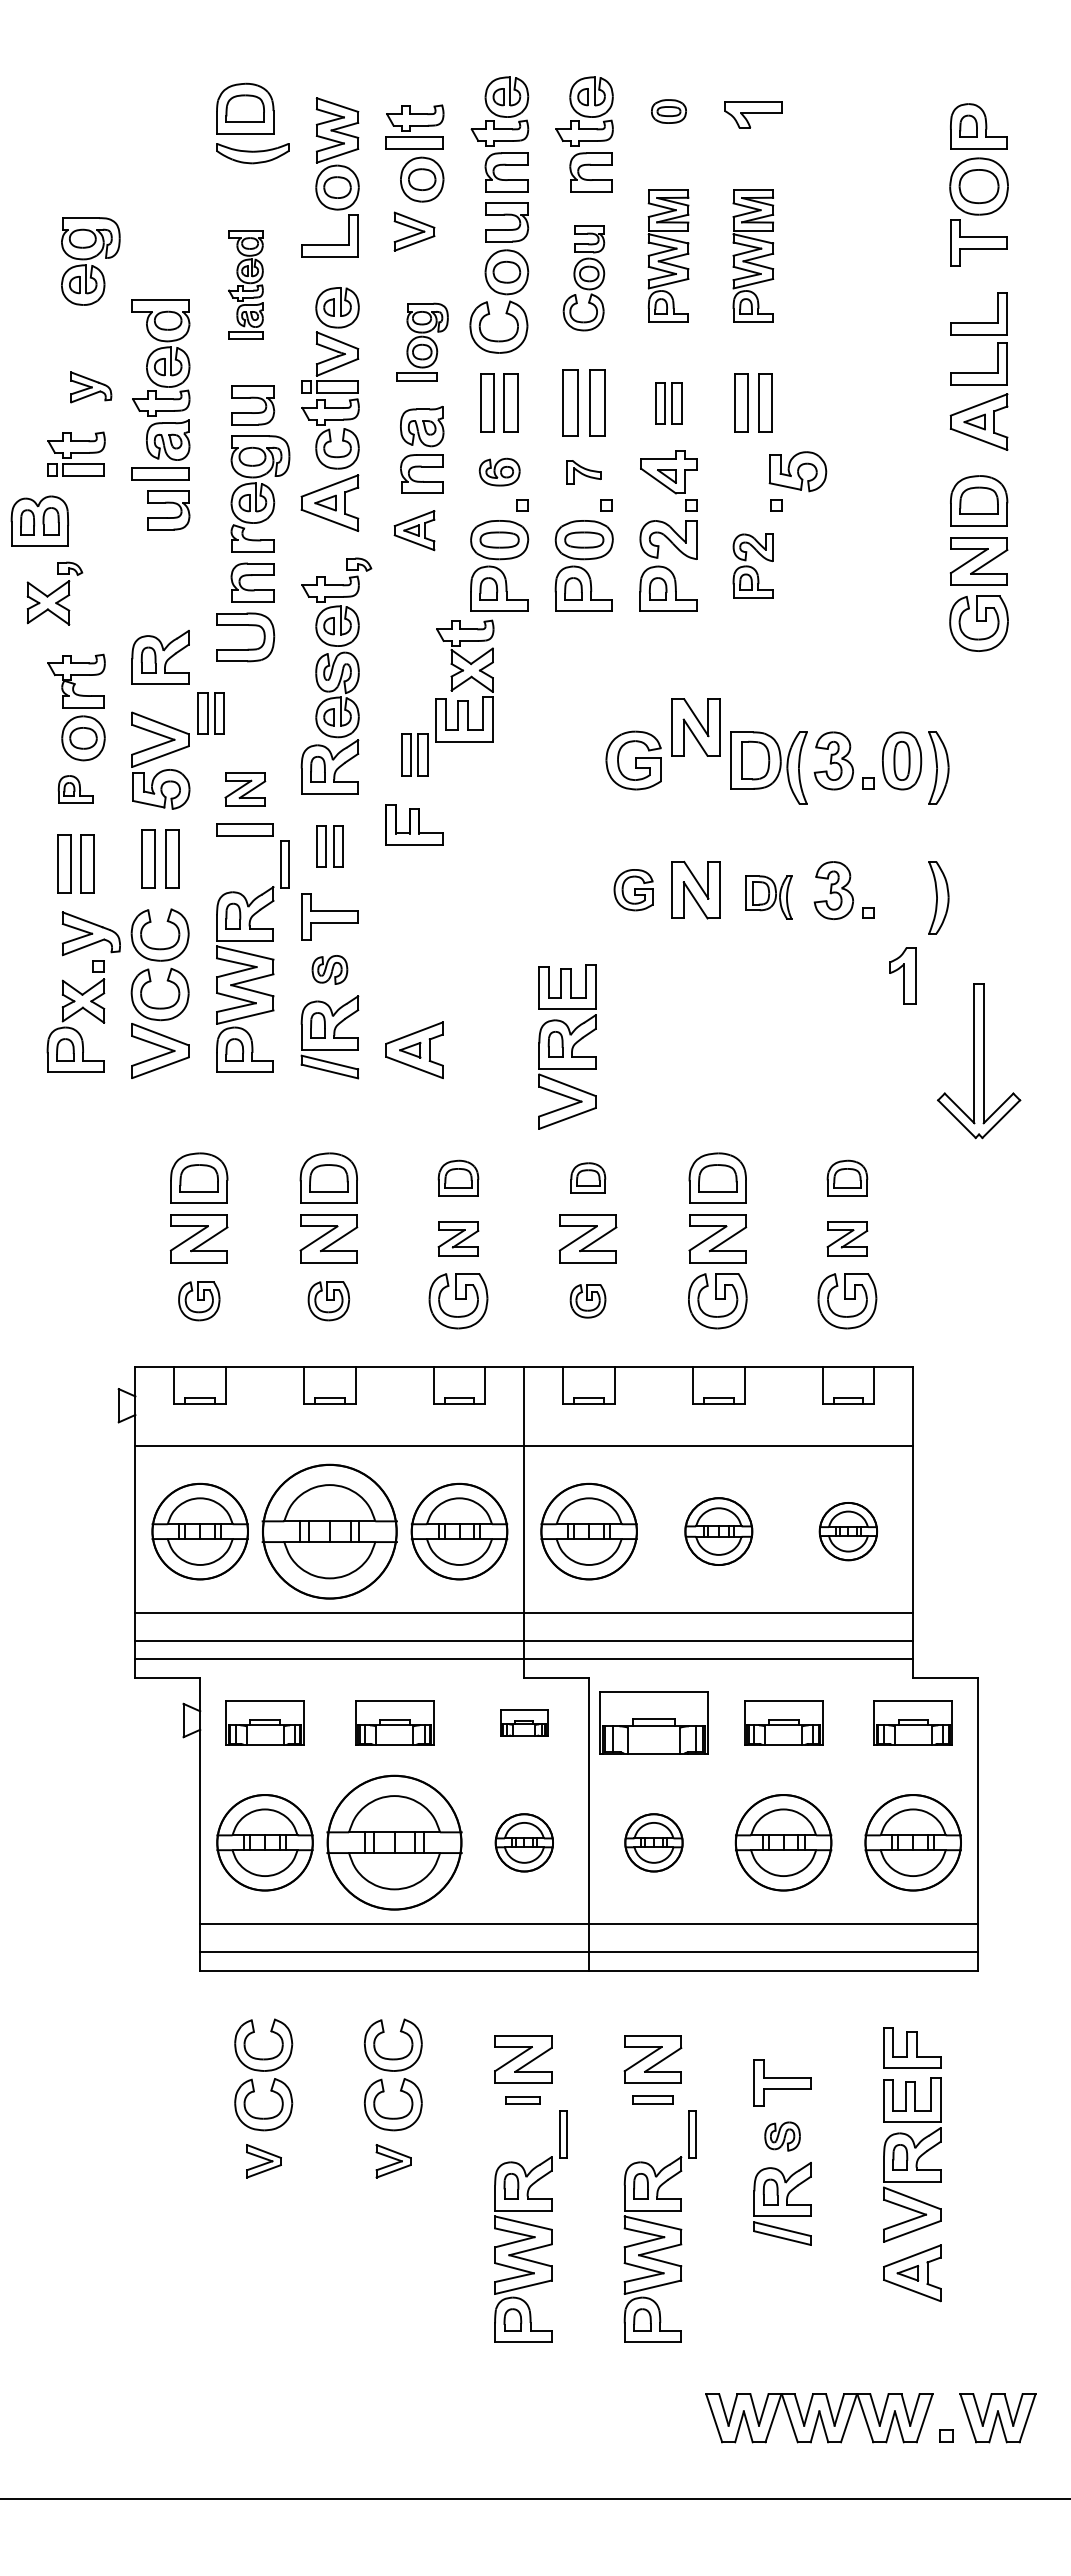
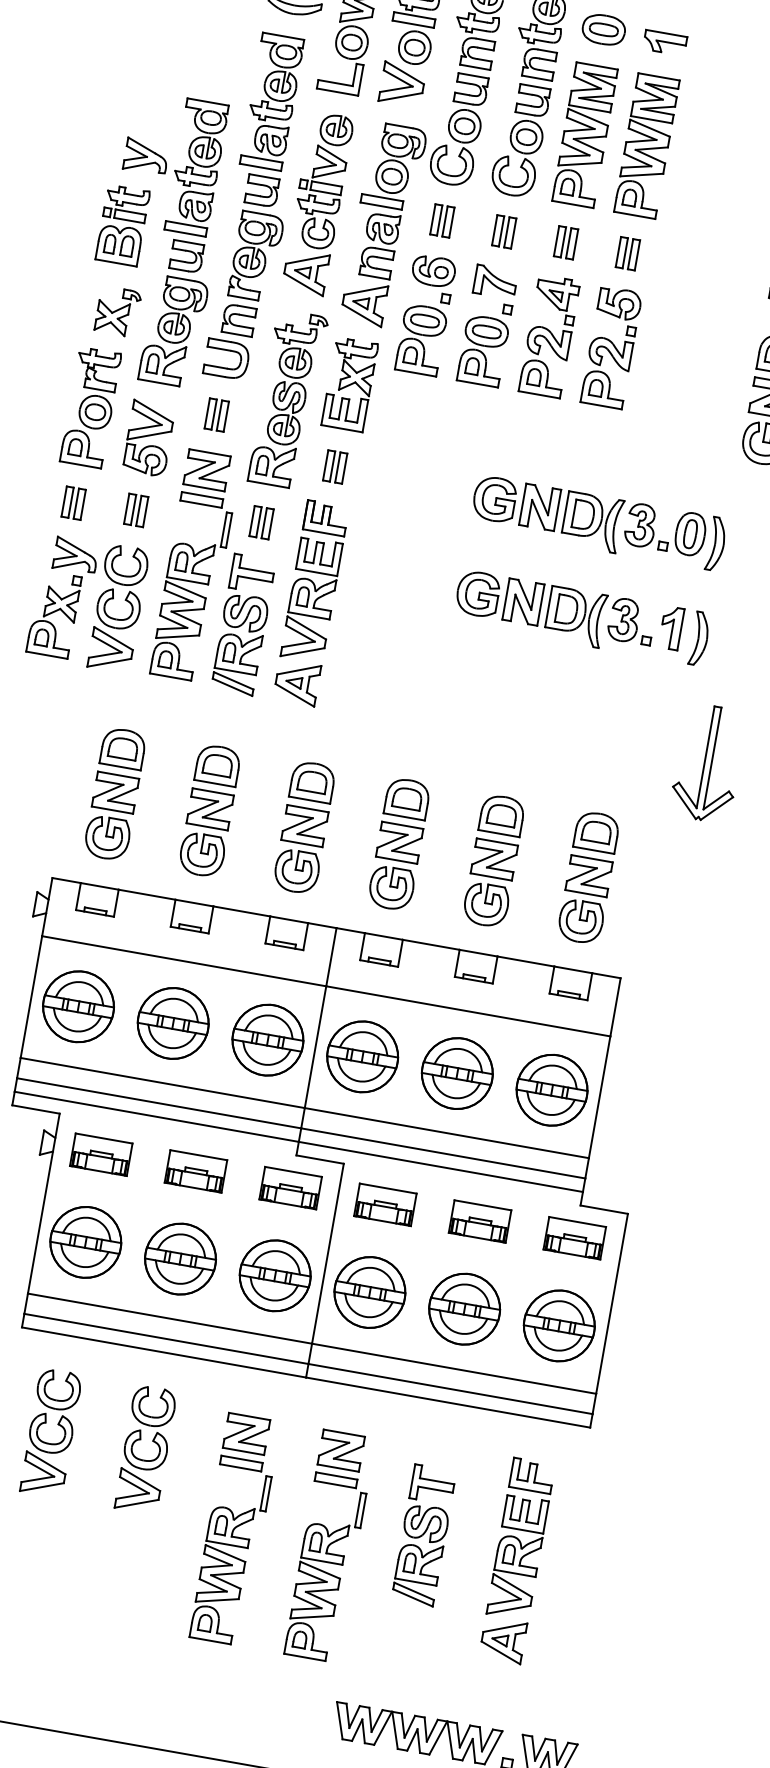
part: (668, 111) -> (603, 29), size x1.67
part: (414, 231) -> (402, 84), size x1.43
part: (668, 255) -> (585, 134), size x1.43
part: (753, 255) -> (647, 145), size x1.43
part: (90, 261) -> (182, 311), moved
part: (583, 277) -> (520, 139), size x1.43
part: (245, 284) -> (272, 101), size x1.67
part: (422, 342) -> (394, 166), size x1.43
part: (90, 387) -> (145, 156), size x1.43
part: (498, 403) -> (441, 221), size x0.71
part: (583, 403) -> (503, 232), size x0.62
part: (752, 403) -> (627, 253), size x0.71
part: (583, 471) -> (495, 281), size x1.67
part: (797, 471) -> (619, 303), moved
part: (499, 472) -> (433, 271), size x1.43
part: (39, 520) -> (119, 244), moved
part: (414, 530) -> (364, 303), size x1.43
part: (753, 565) -> (607, 372), size x1.43
part: (54, 593) -> (117, 311), moved
part: (464, 680) -> (349, 384), moved
part: (210, 713) -> (216, 414), moved
part: (695, 727) -> (539, 507), moved
part: (75, 789) -> (83, 448), size x1.67
part: (245, 789) -> (207, 470), size x1.43
part: (160, 859) -> (136, 510), size x0.71
part: (75, 864) -> (73, 503), size x0.71
part: (633, 889) -> (477, 593), size x1.43
part: (768, 897) -> (575, 616), size x1.67
part: (329, 969) -> (245, 612), size x1.67
part: (902, 975) -> (671, 627), moved
part: (567, 1046) -> (311, 599), moved
part: (458, 1177) -> (312, 781), size x1.43
part: (588, 1177) -> (407, 798), size x1.67
part: (847, 1177) -> (597, 831), size x1.43
part: (458, 1238) -> (304, 825), size x1.43
part: (847, 1238) -> (589, 876), size x1.43
part: (199, 1301) -> (107, 838), size x1.43
part: (328, 1301) -> (201, 855), size x1.43
part: (587, 1301) -> (391, 888), size x1.67
part: (329, 1531) -> (172, 1023), size x0.71
part: (718, 1531) -> (457, 1073), size x1.43
part: (848, 1531) -> (552, 1090), size x1.67
part: (523, 1722) -> (290, 1187), size x1.67
part: (653, 1722) -> (385, 1204), size x0.71
part: (394, 1842) -> (180, 1258), size x0.71
part: (524, 1842) -> (275, 1275), size x1.67
part: (653, 1842) -> (369, 1292), size x1.67
part: (523, 2099) -> (241, 1463), size x1.67
part: (652, 2099) -> (335, 1479), size x1.43
part: (782, 2136) -> (425, 1523), size x1.67
part: (263, 2161) -> (43, 1475), size x1.67
part: (393, 2161) -> (138, 1491), size x1.67

